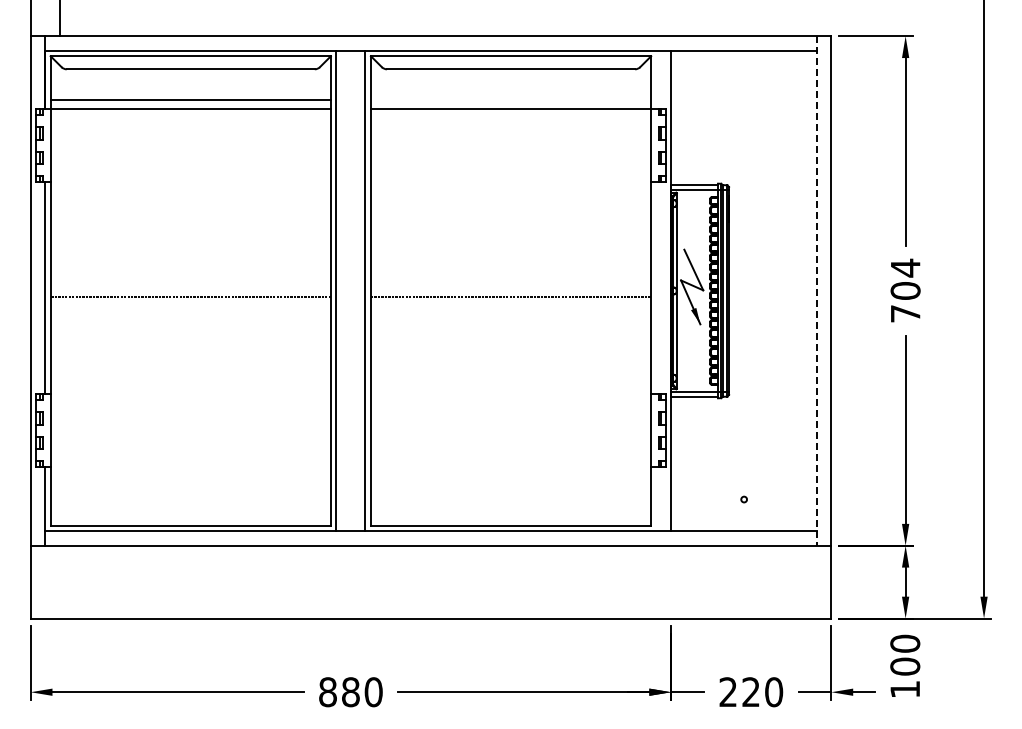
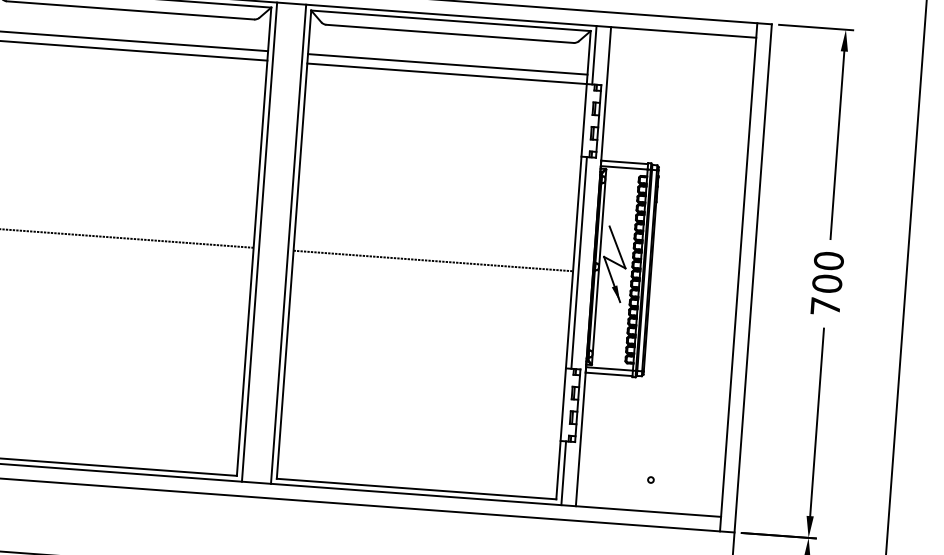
line: (656, 79) -> (594, 54), added
line: (510, 99) -> (447, 63), added
text: (905, 267) -> (828, 260), 704 -> 700
line: (656, 288) -> (579, 263), added
line: (816, 290) -> (738, 276), dashed -> solid
line: (656, 499) -> (563, 473), added

